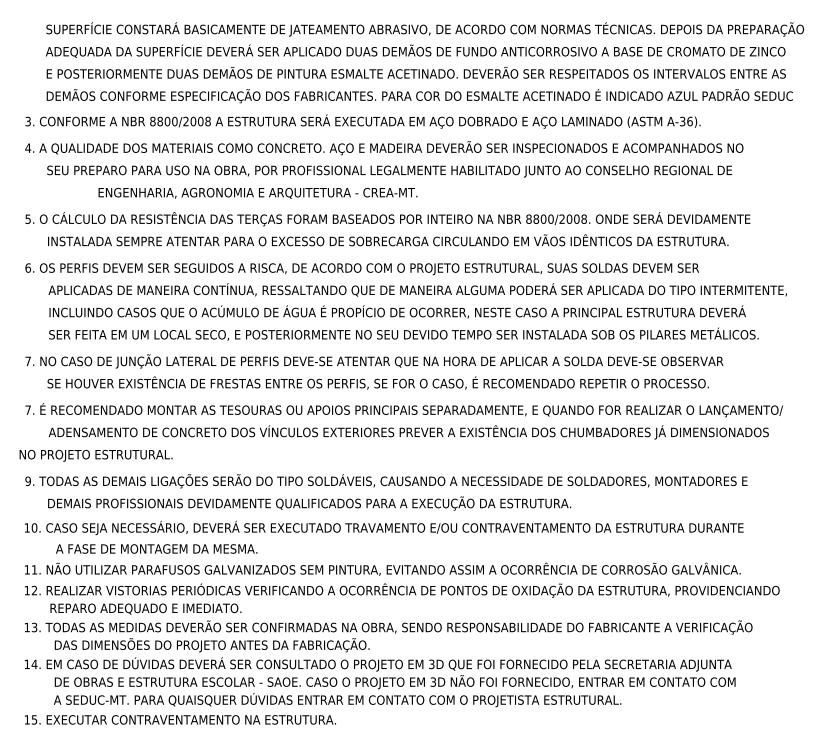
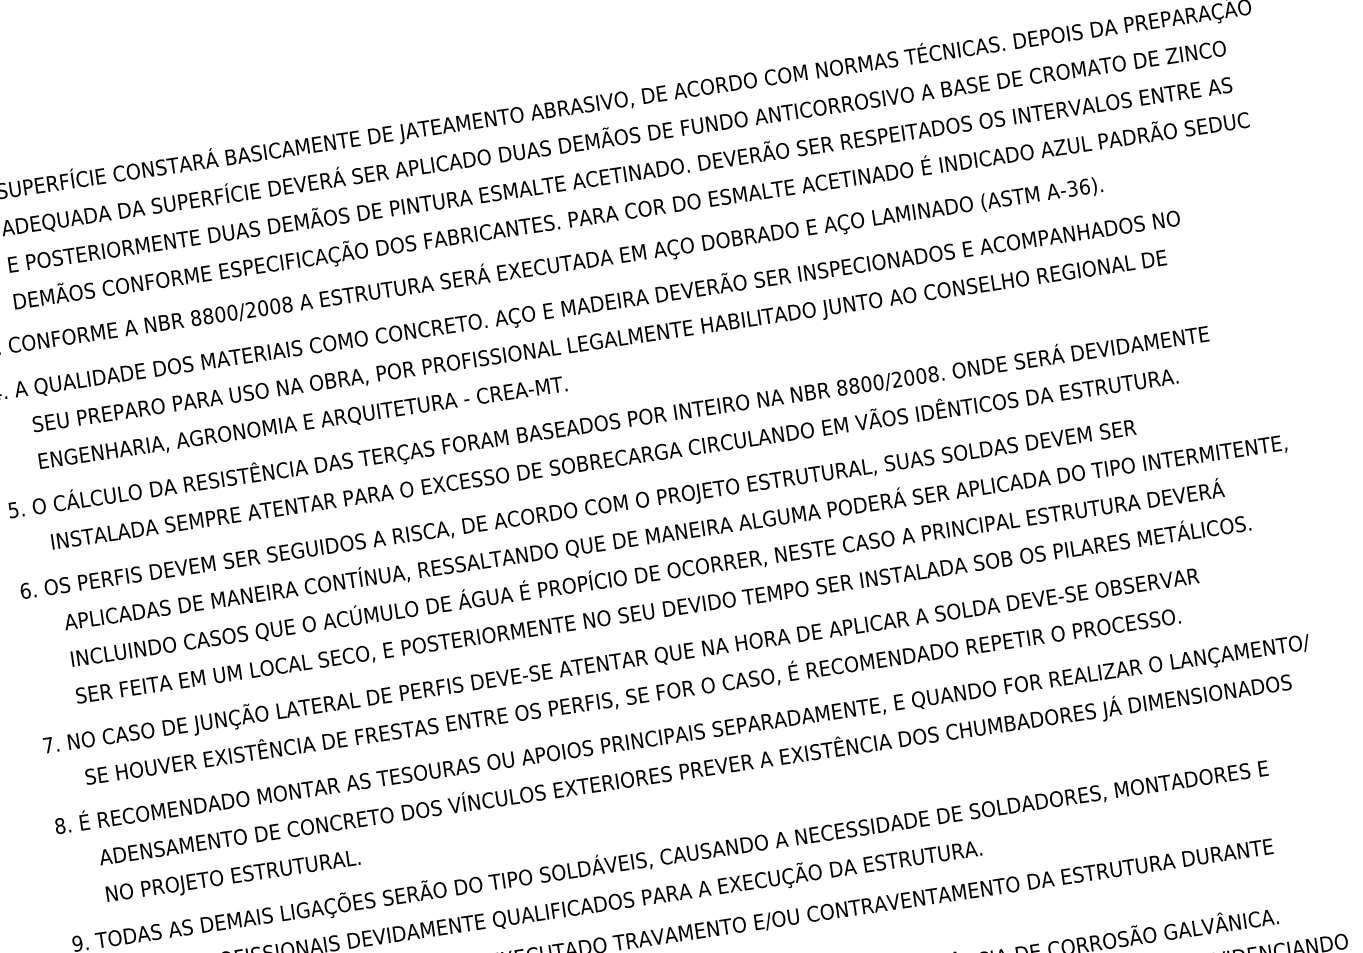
text: (257, 192) -> (302, 422), moved
text: (27, 409) -> (58, 825), 7. -> 8.
text: (95, 455) -> (232, 877), moved

